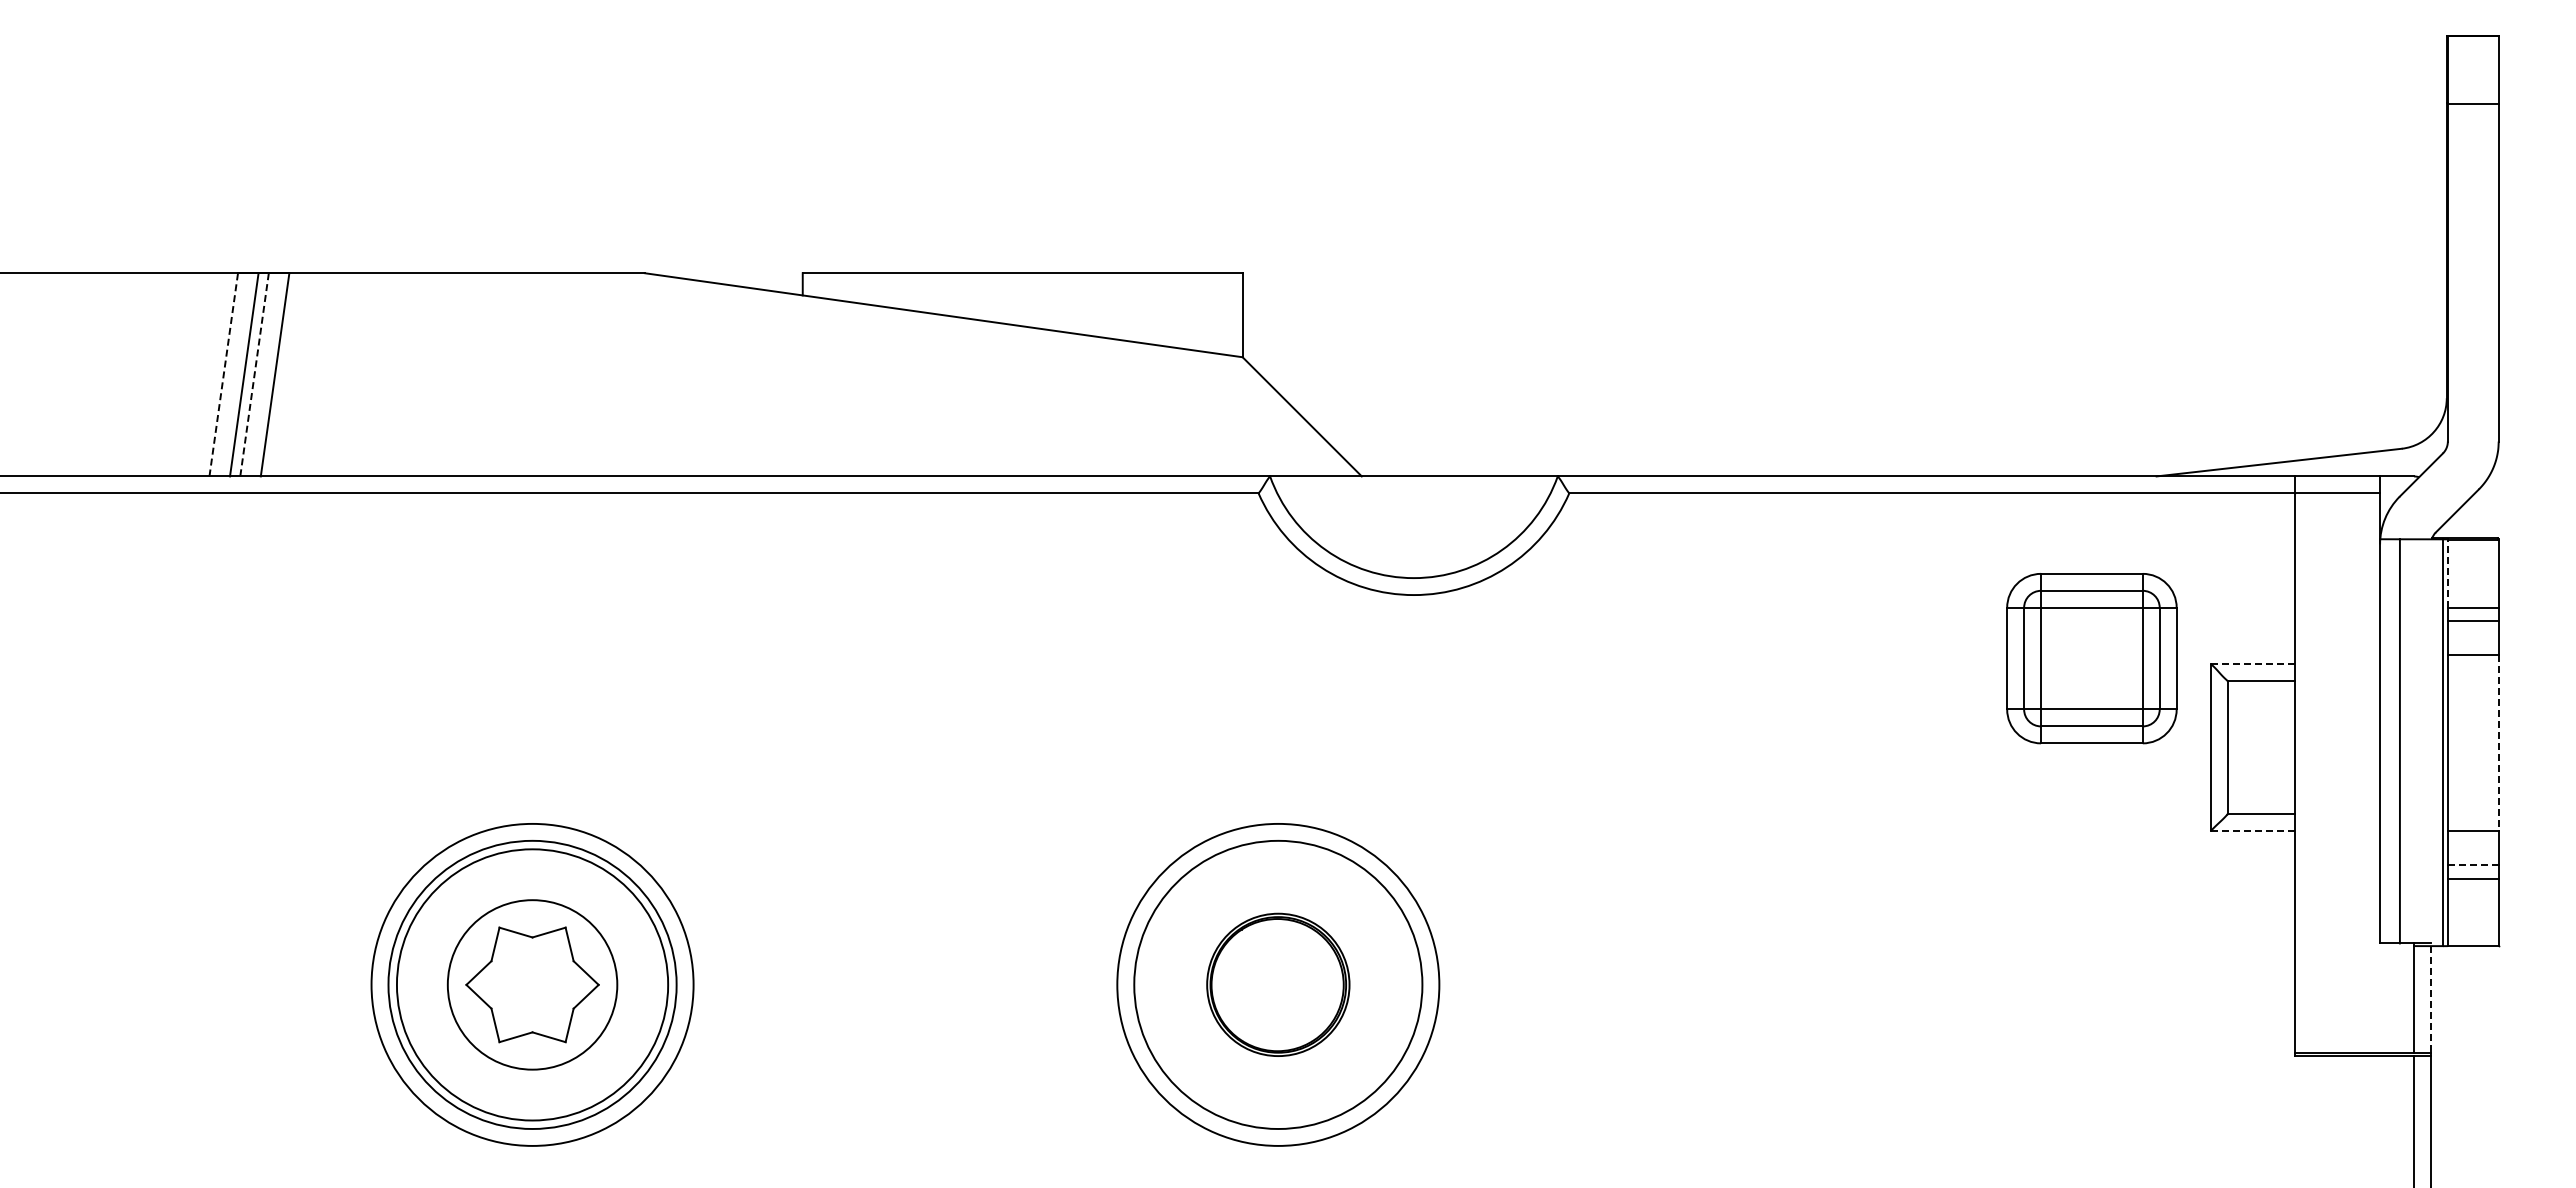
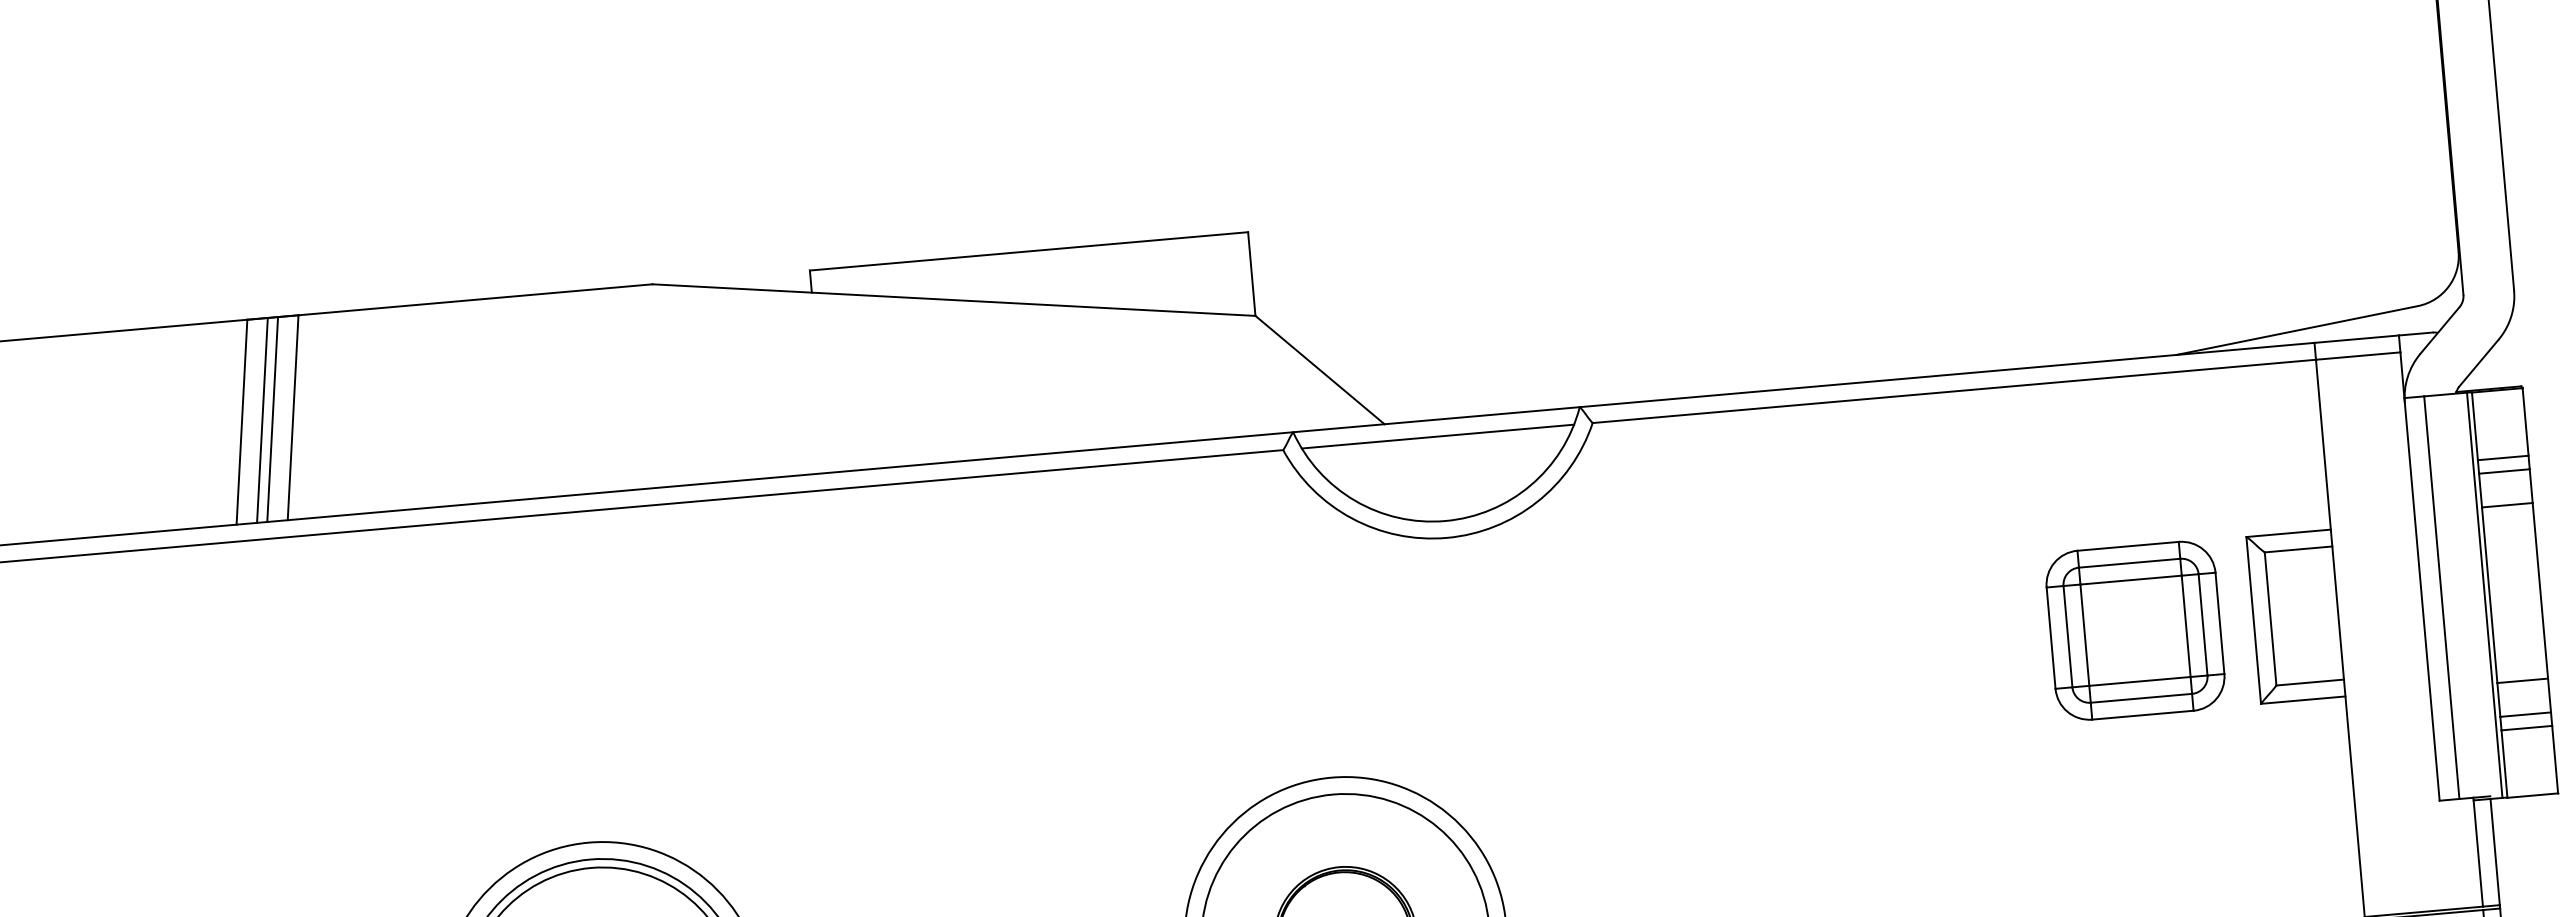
line: (223, 374) -> (241, 421), dashed -> solid
line: (254, 374) -> (272, 419), dashed -> solid
line: (1413, 493) -> (1437, 436), added
line: (2447, 573) -> (2474, 426), dashed -> solid
part: (2091, 658) -> (2135, 630), moved
line: (2253, 663) -> (2289, 532), dashed -> solid
line: (2498, 743) -> (2540, 591), dashed -> solid
line: (2252, 831) -> (2302, 700), dashed -> solid
line: (2472, 865) -> (2524, 715), dashed -> solid
line: (2430, 999) -> (2494, 852), dashed -> solid

